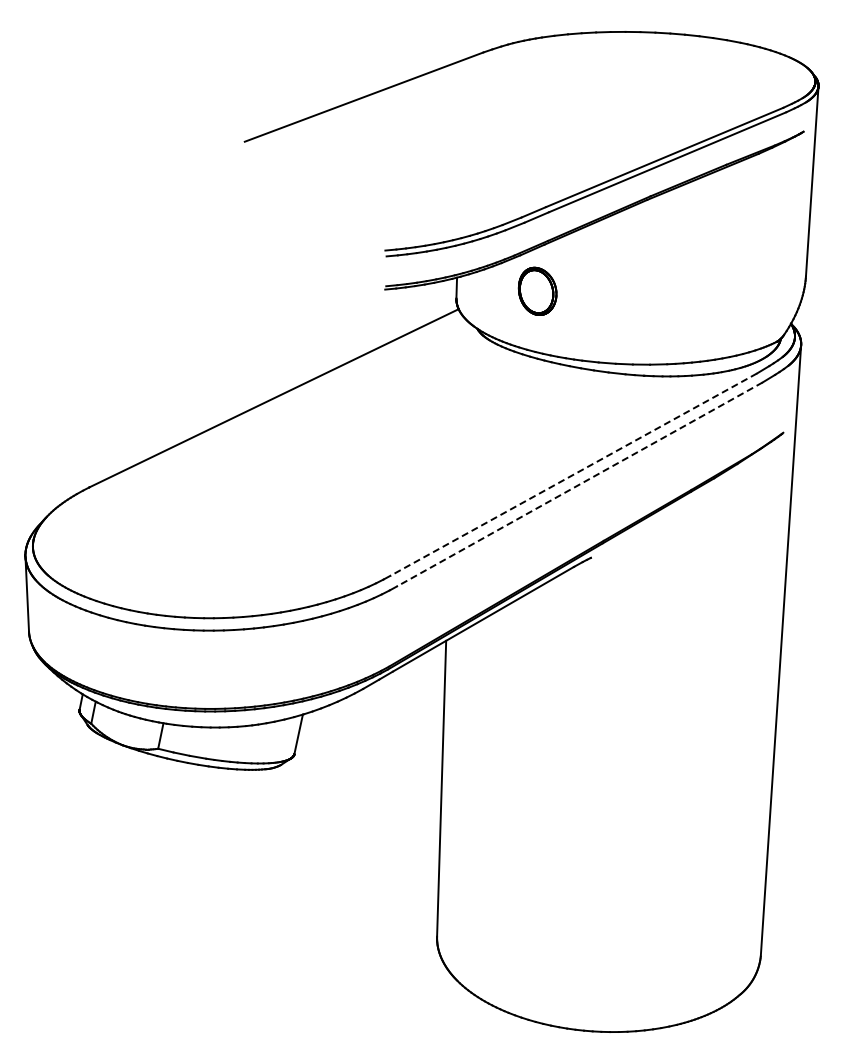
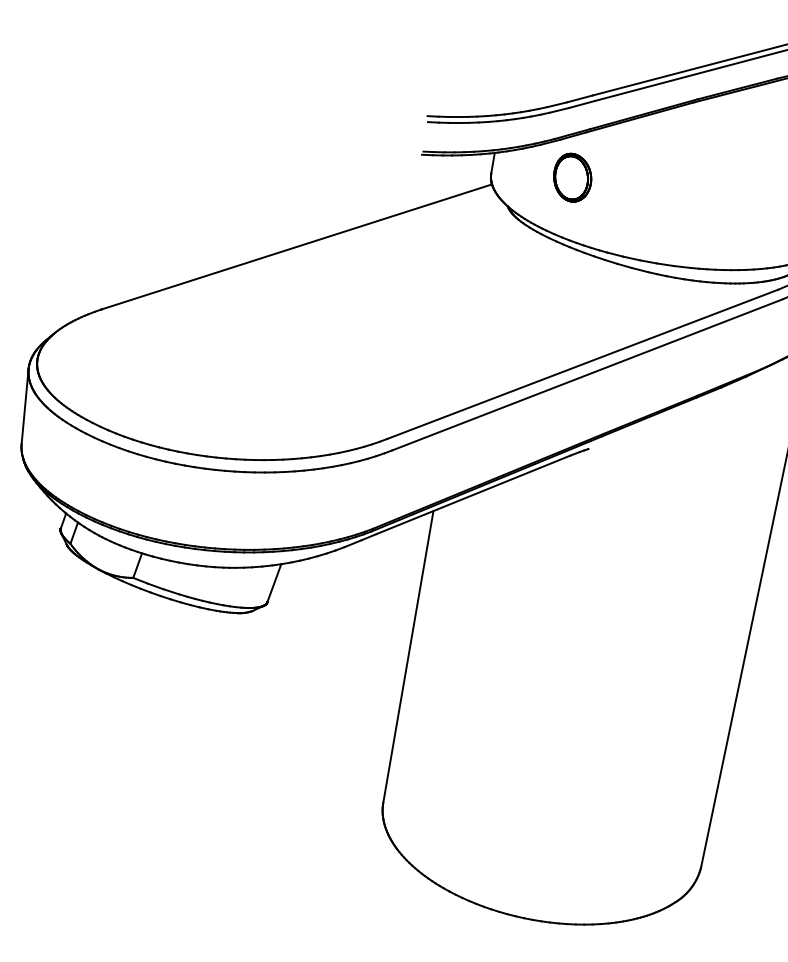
line: (573, 474) -> (582, 364), dashed -> solid
line: (579, 484) -> (587, 374), dashed -> solid

